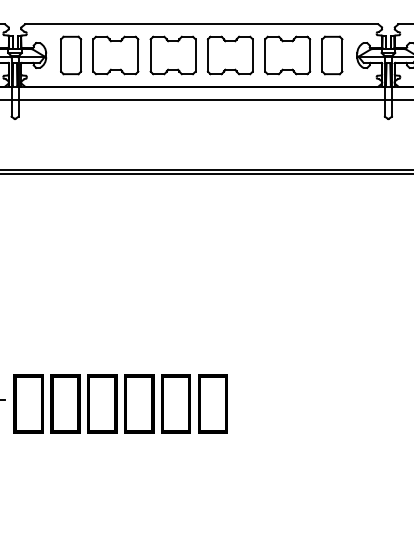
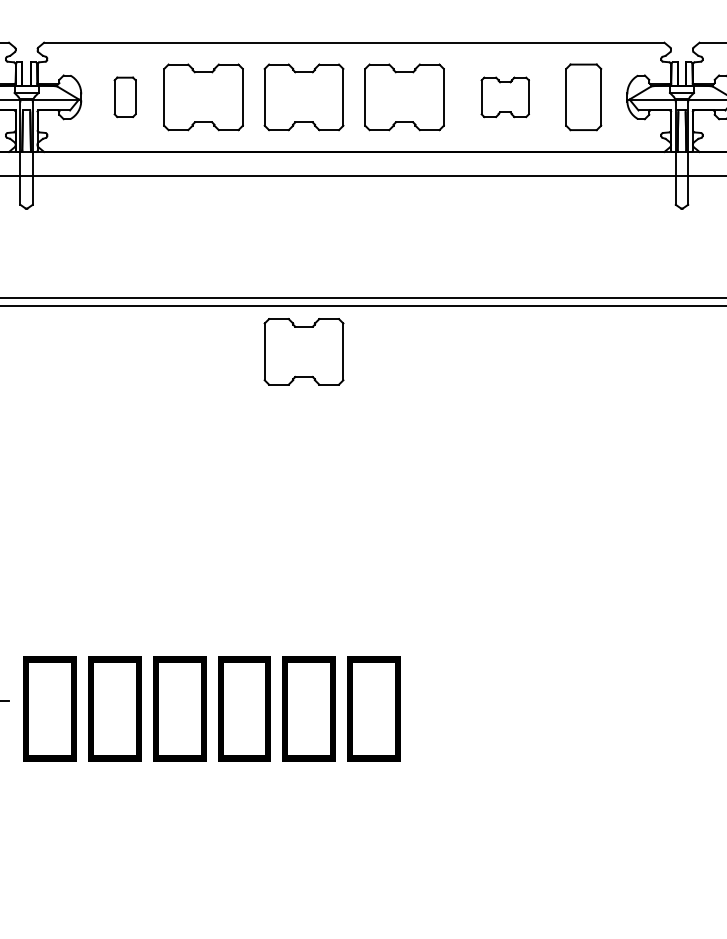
part: (71, 55) -> (125, 97), size x0.6
part: (287, 55) -> (504, 97), size x0.6
part: (172, 200) -> (302, 351), added

